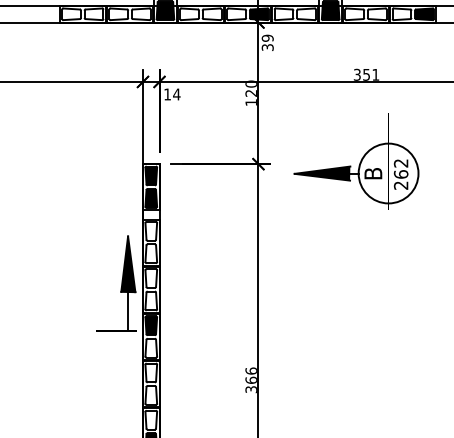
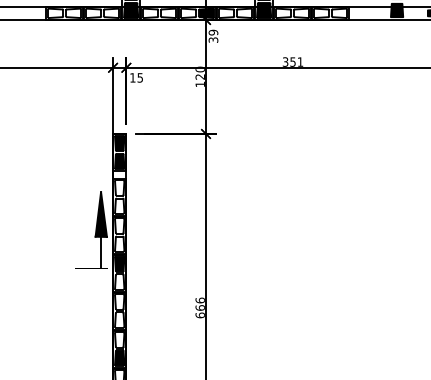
fill: (424, 14) -> (339, 13), removed
text: (177, 94) -> (140, 77), 14 -> 15
part: (355, 161) -> (284, 131), removed
text: (250, 389) -> (199, 315), 366 -> 666

